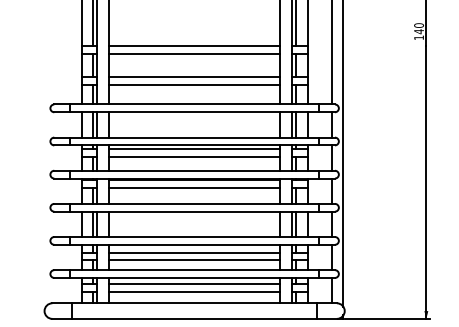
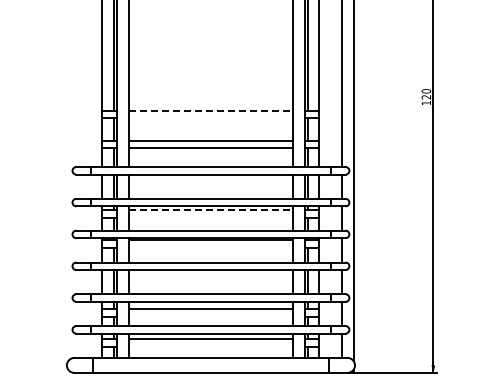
text: (418, 30) -> (425, 96), 140 -> 120
line: (195, 45) -> (211, 110), solid -> dashed
line: (194, 53) -> (210, 118), removed
line: (195, 149) -> (211, 210), solid -> dashed
line: (194, 156) -> (210, 217), removed
line: (194, 188) -> (210, 247), removed
line: (194, 260) -> (210, 316), removed
line: (194, 291) -> (210, 346), removed

